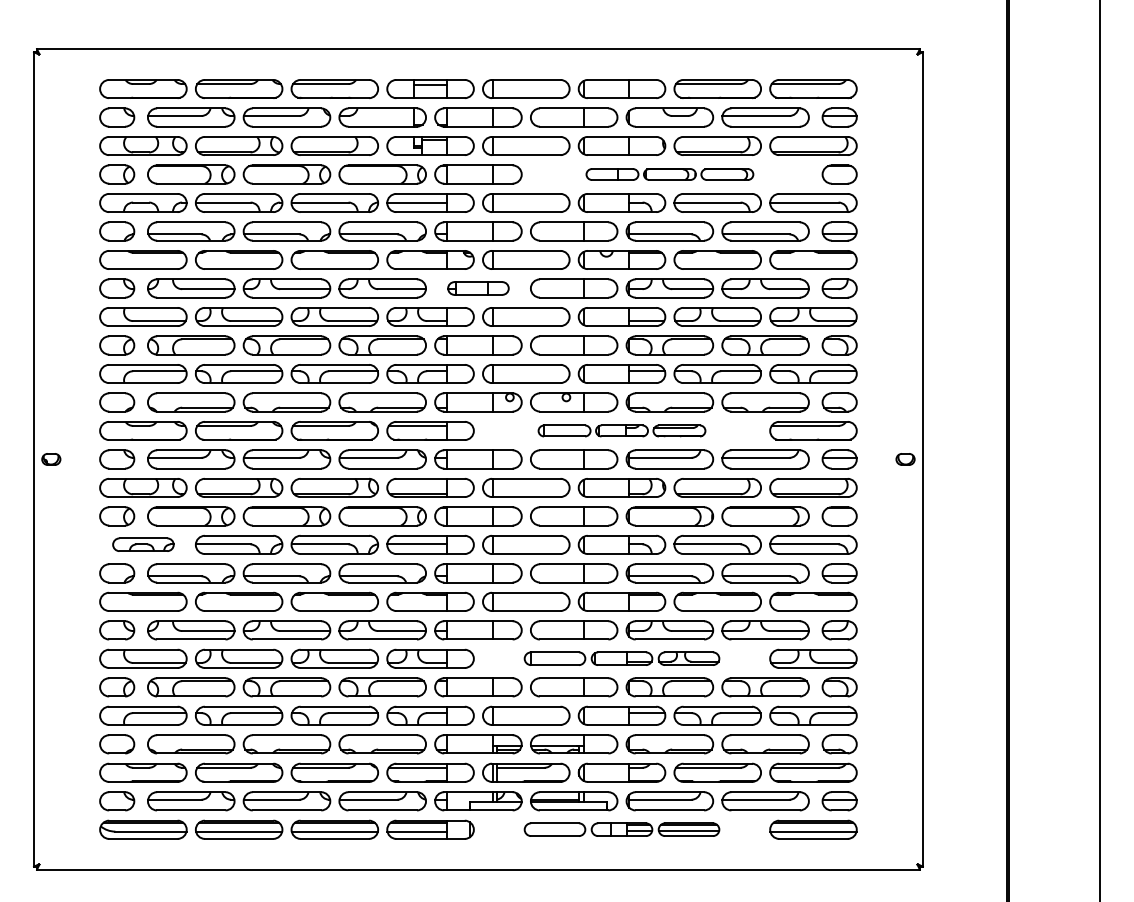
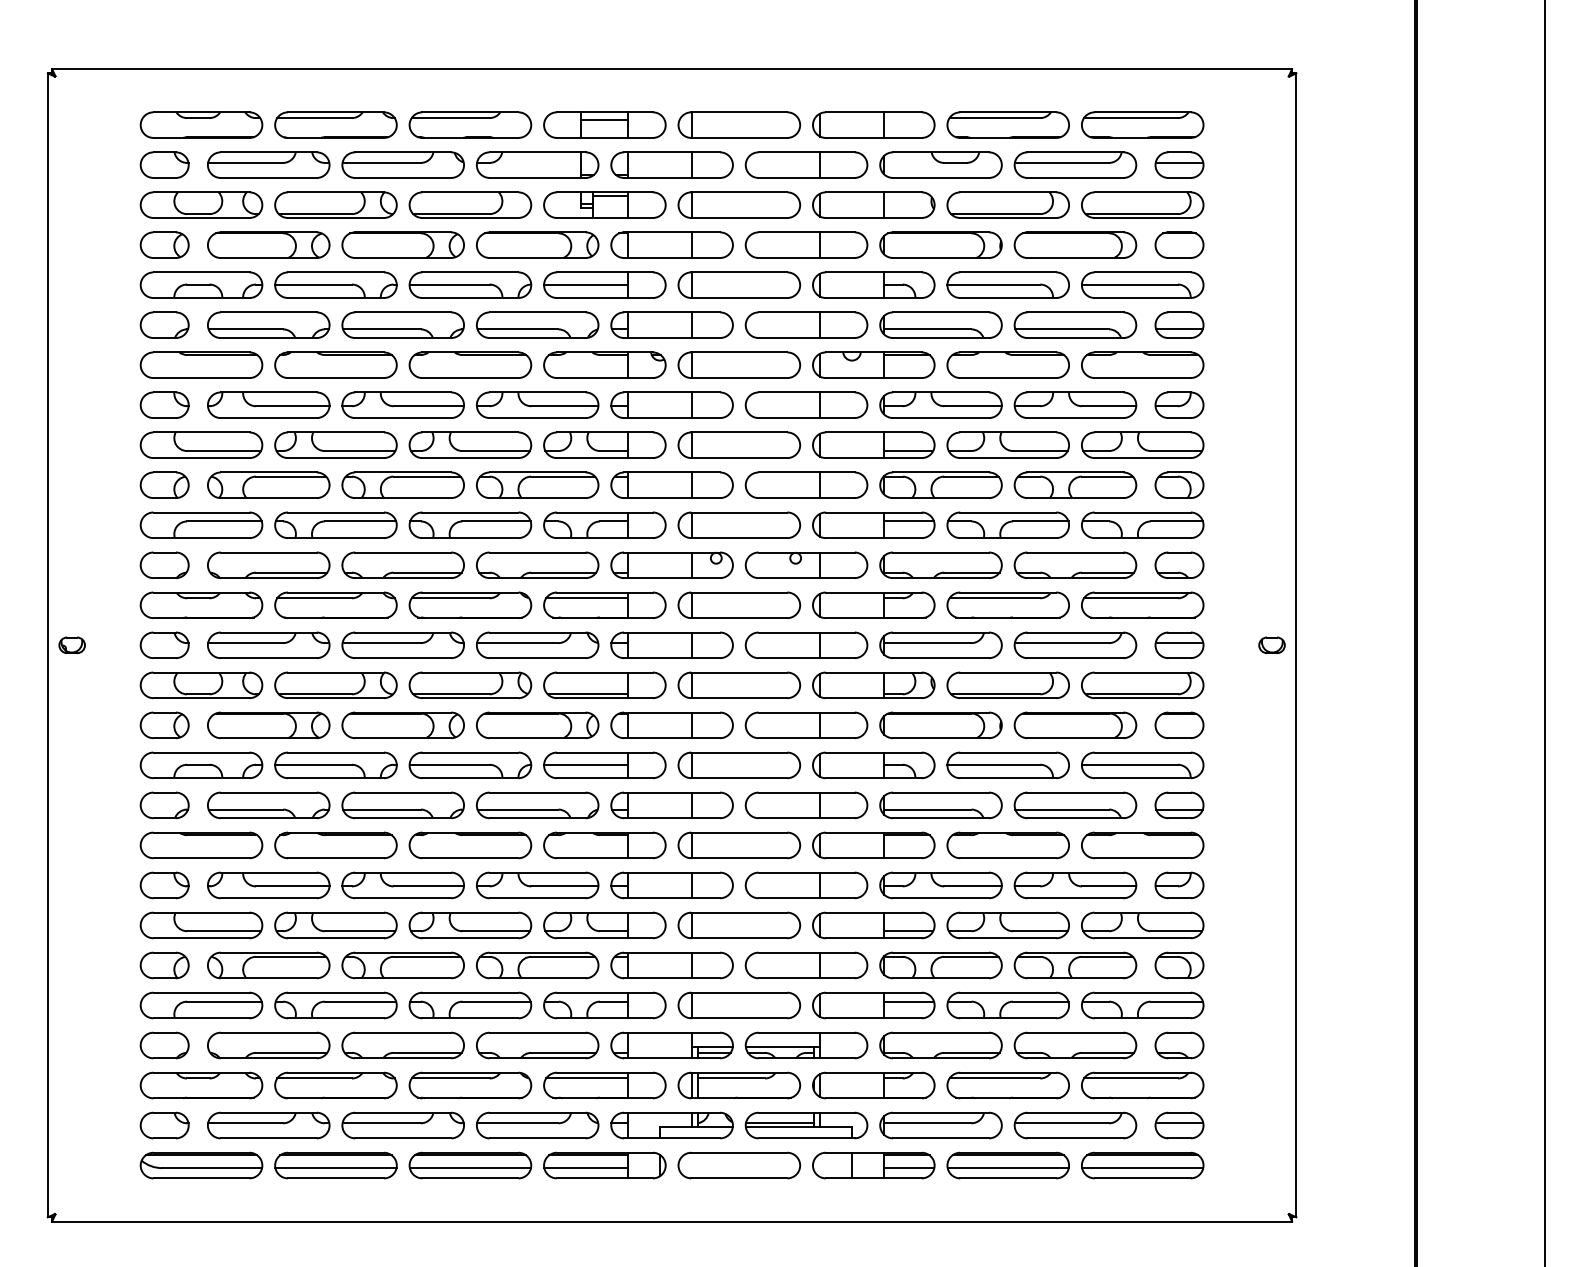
part: (669, 174) -> (940, 245), size x1.67
part: (478, 288) -> (672, 405), size x1.43
part: (621, 430) -> (873, 604), size x1.67
part: (143, 544) -> (201, 764), size x1.43
part: (621, 658) -> (873, 924), size x1.43
part: (621, 829) -> (873, 1165), size x1.43

